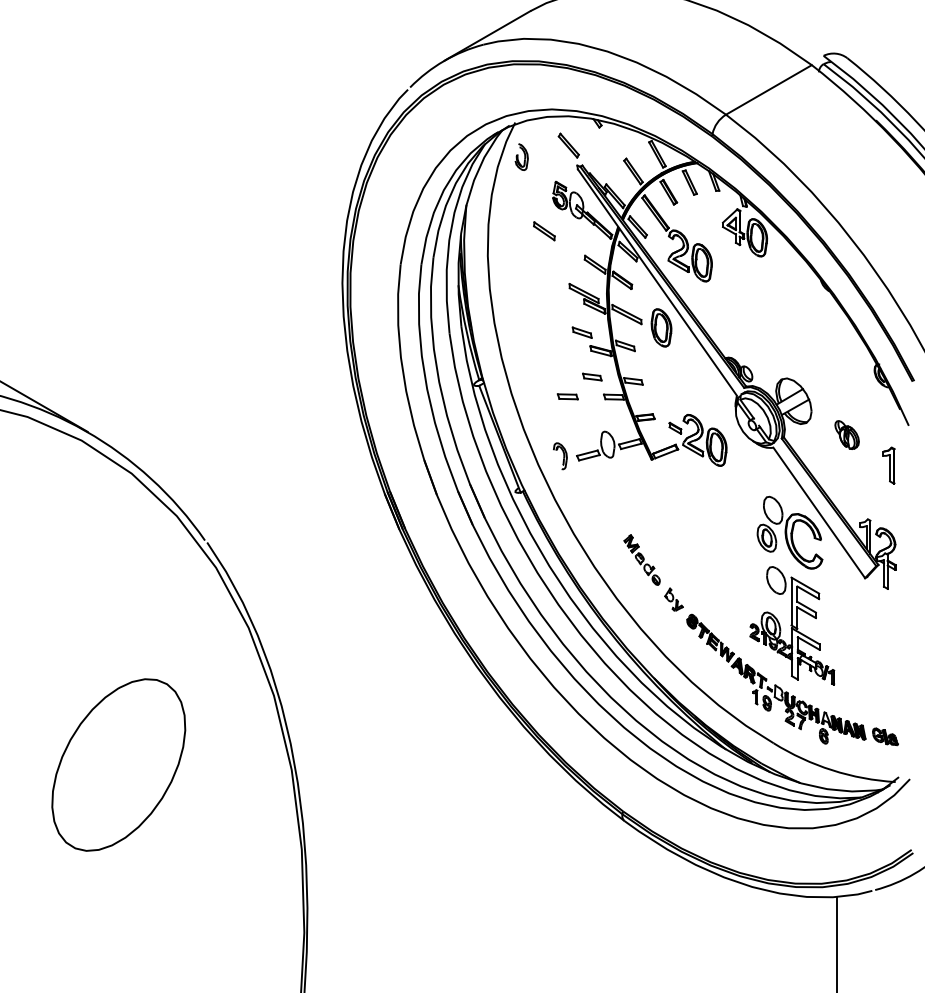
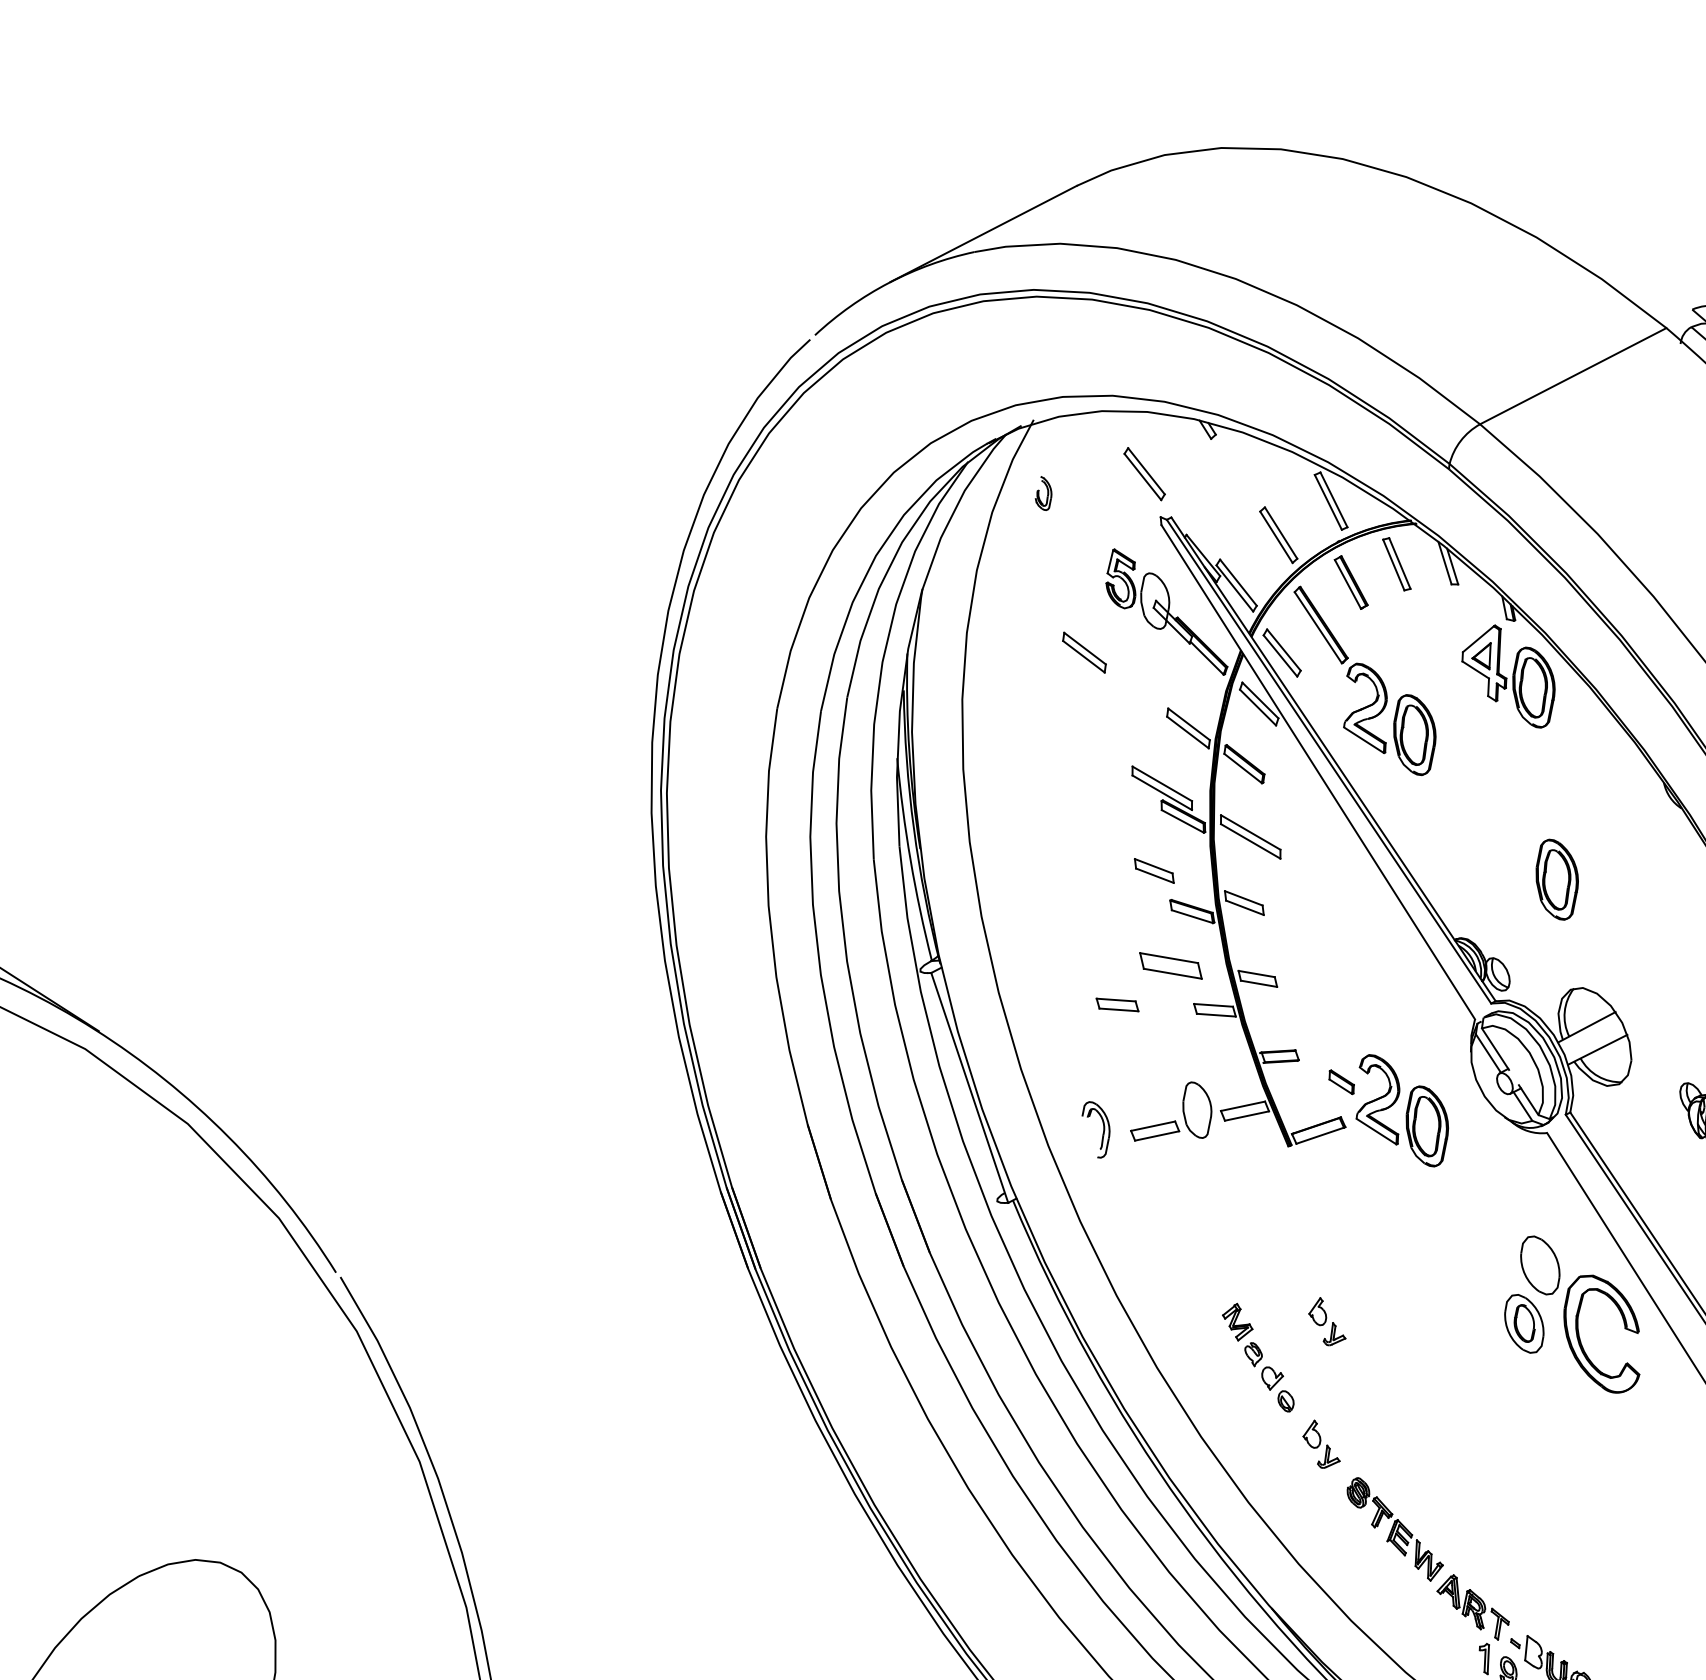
part: (521, 156) -> (1043, 492), size x0.6
part: (661, 327) -> (1557, 878), moved
part: (592, 376) -> (1171, 964), size x1.6
part: (673, 541) -> (1326, 1321), added
part: (792, 625) -> (1569, 1510), removed

